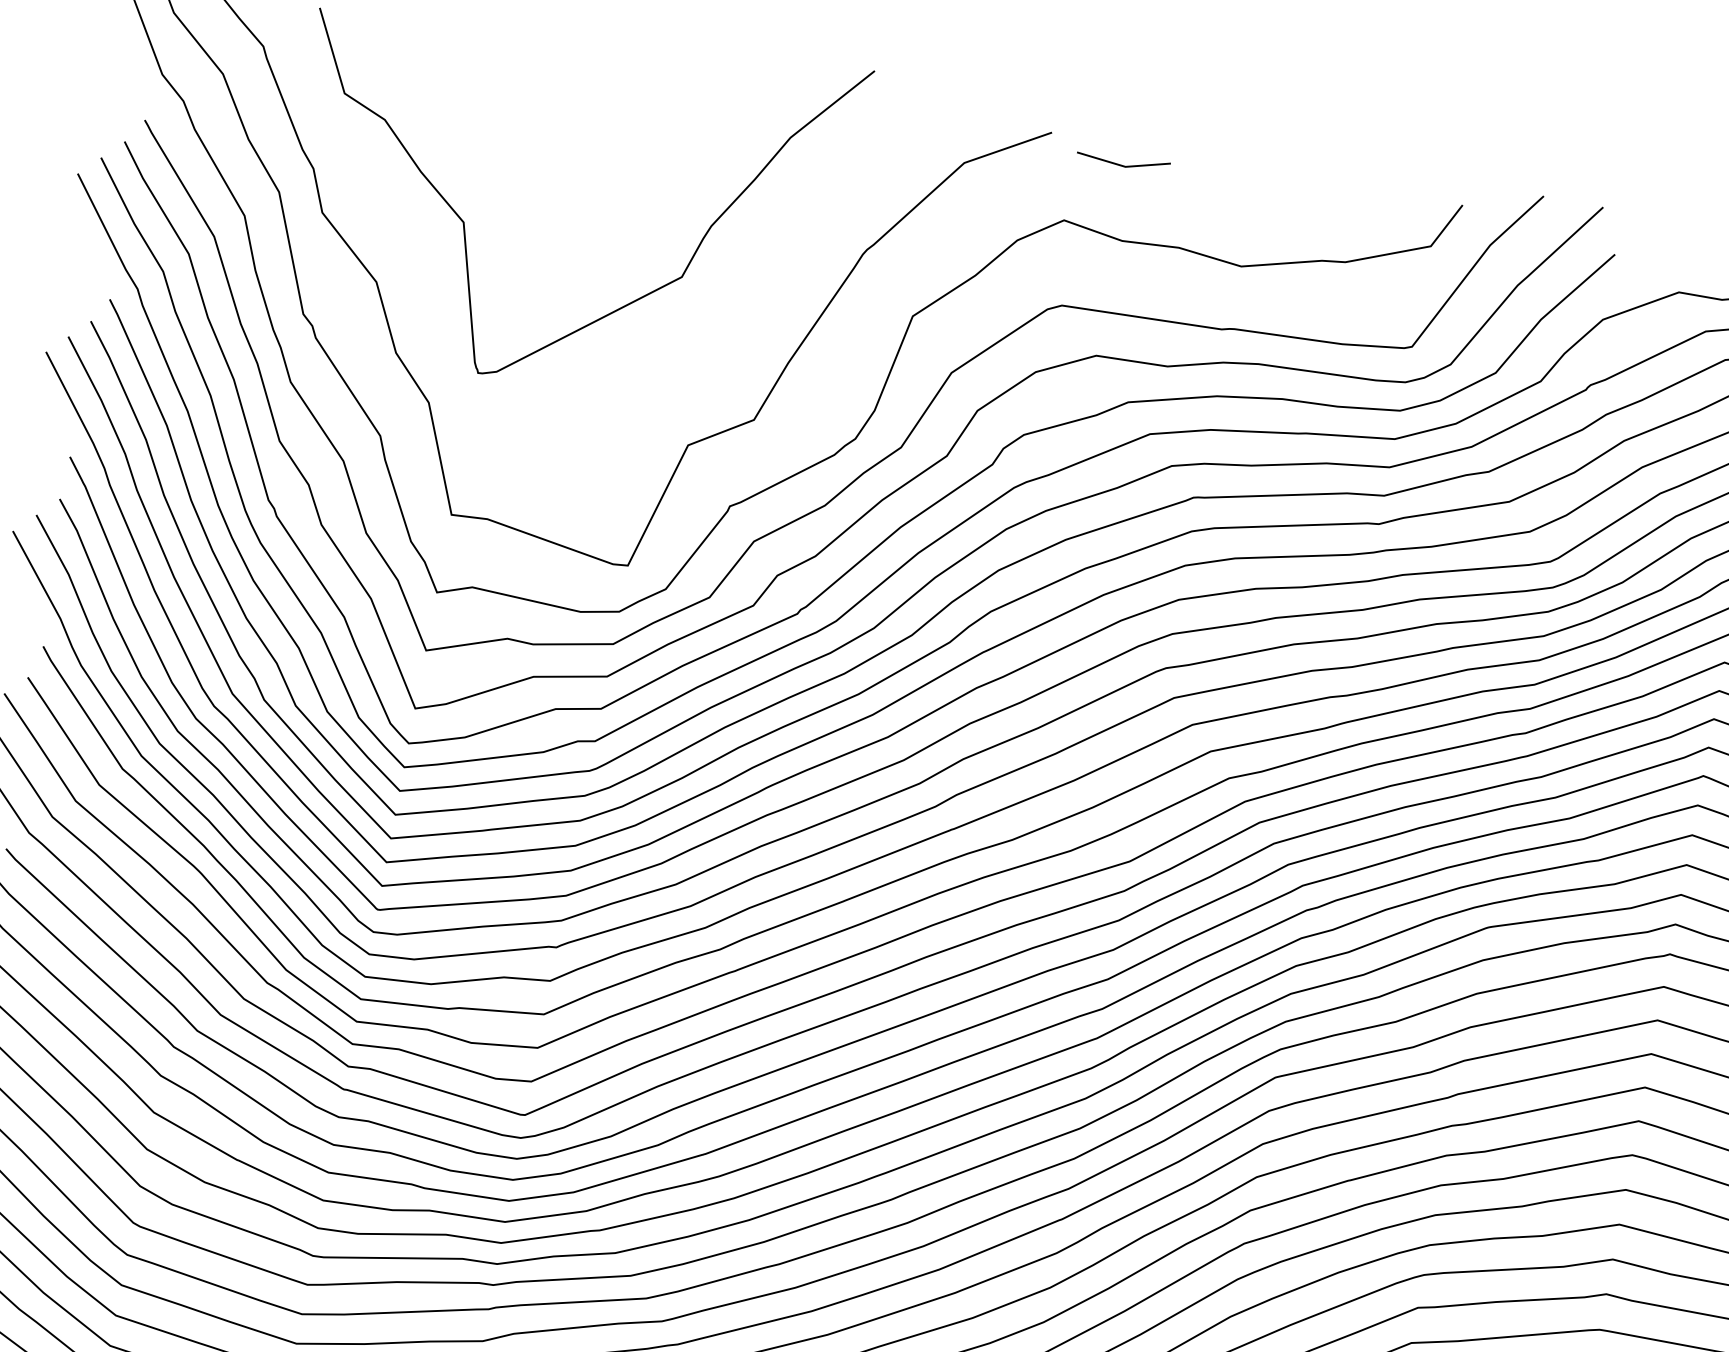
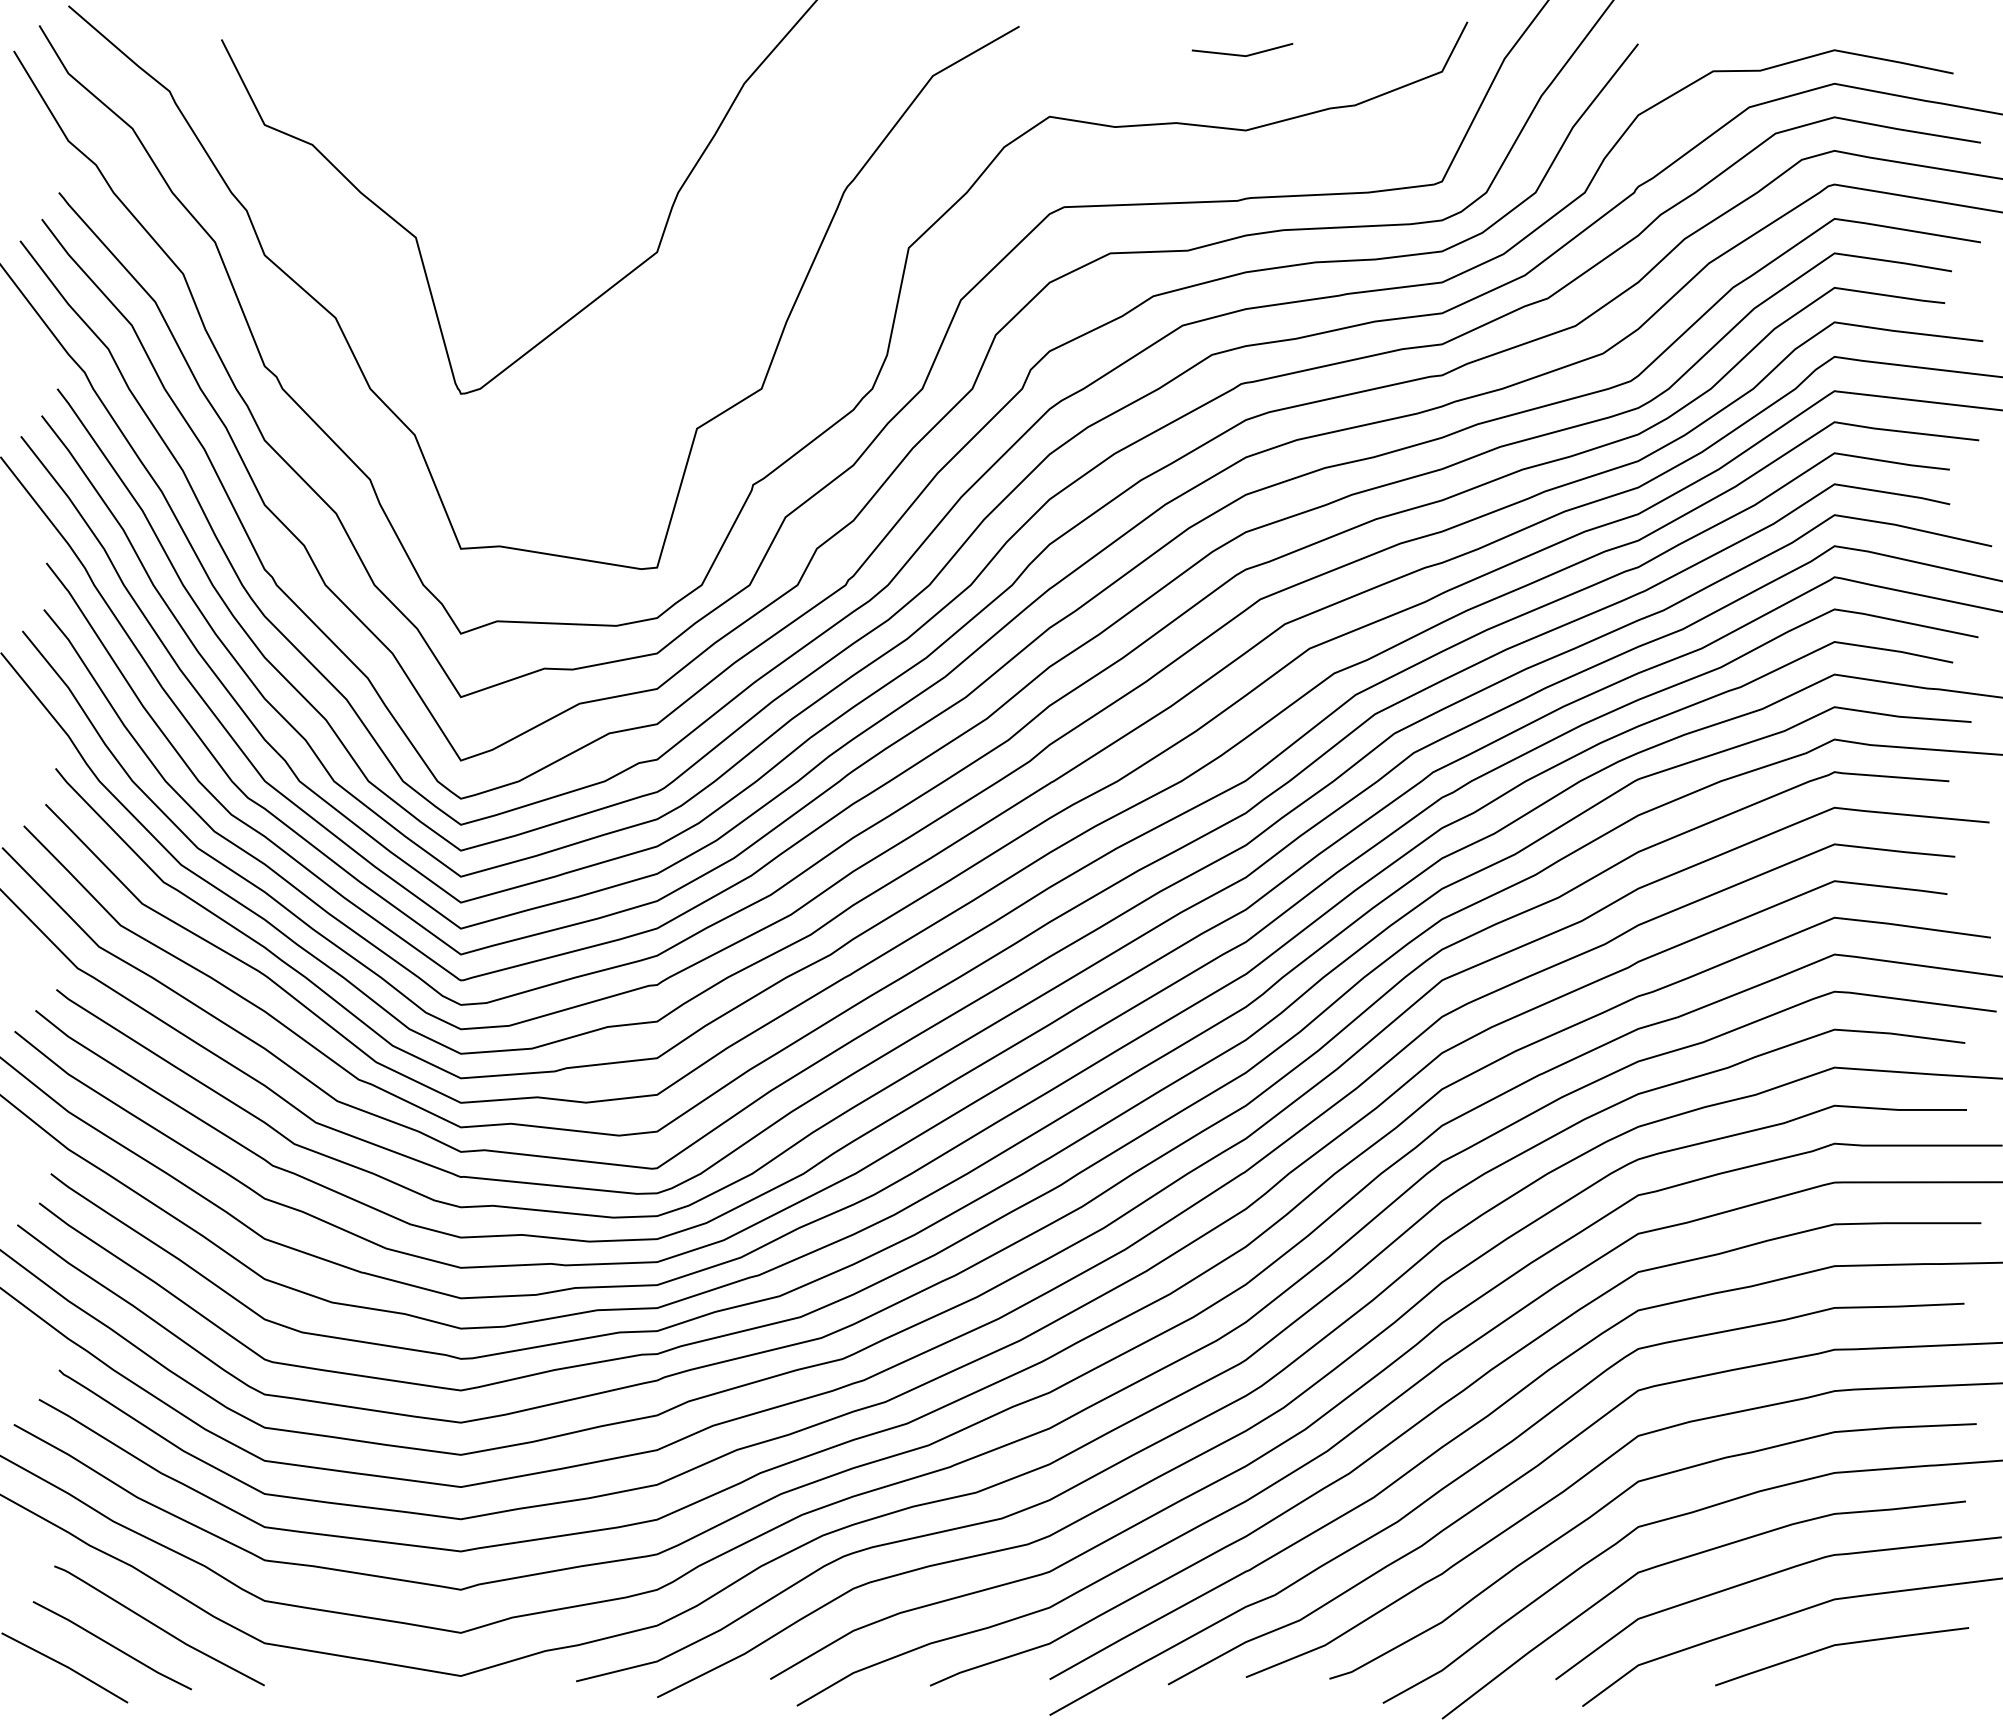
line: (1122, 164) -> (1242, 54), moved

